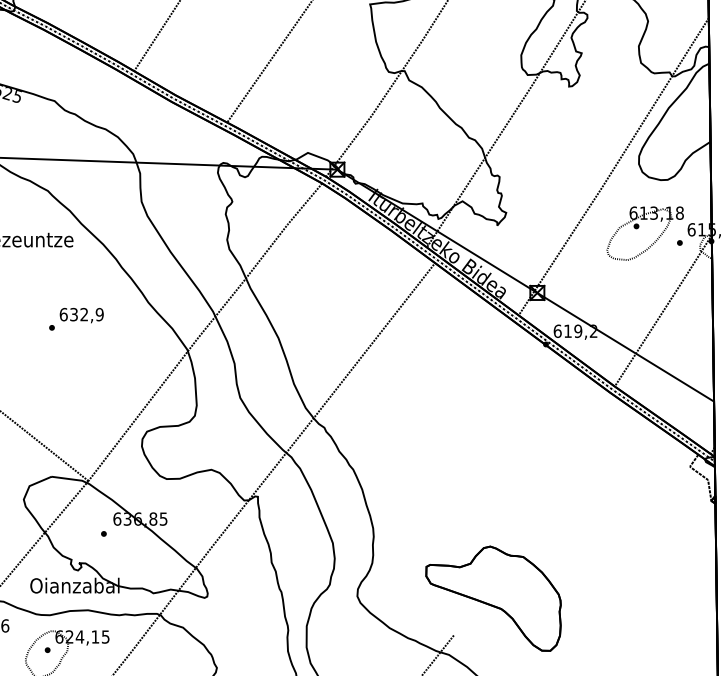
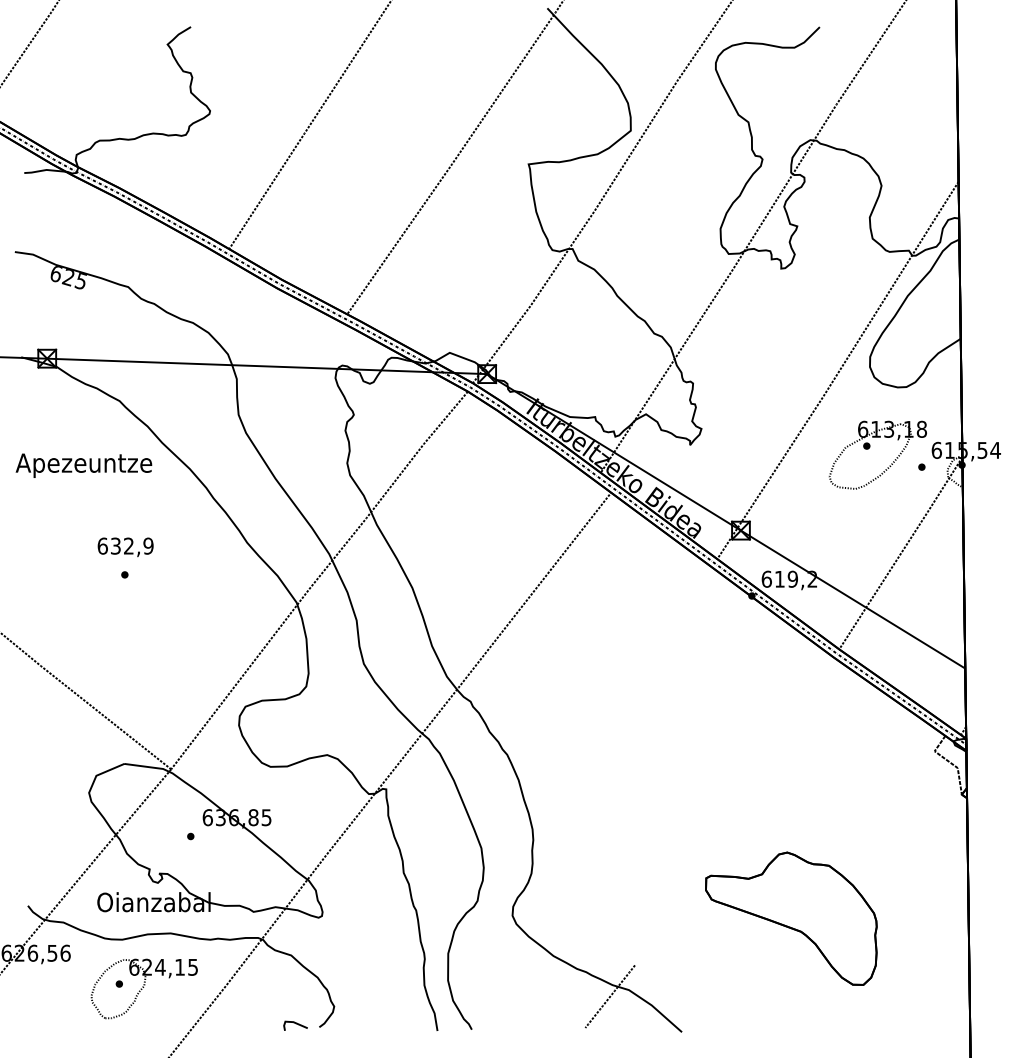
text: (81, 315) -> (125, 547), moved
part: (493, 598) -> (791, 918), moved

